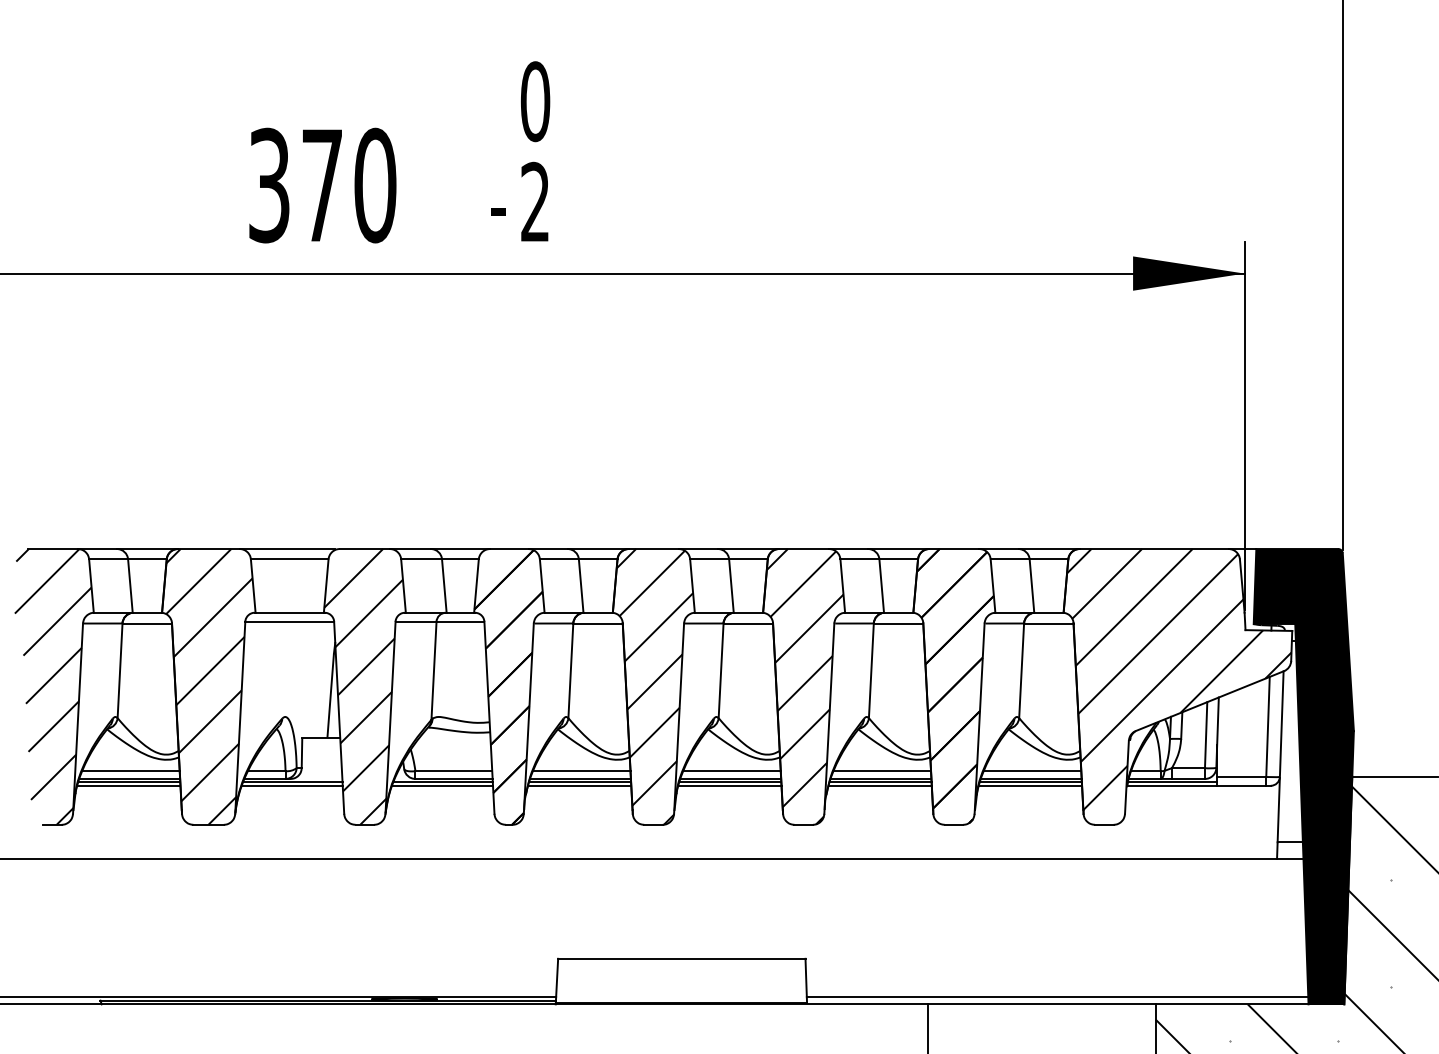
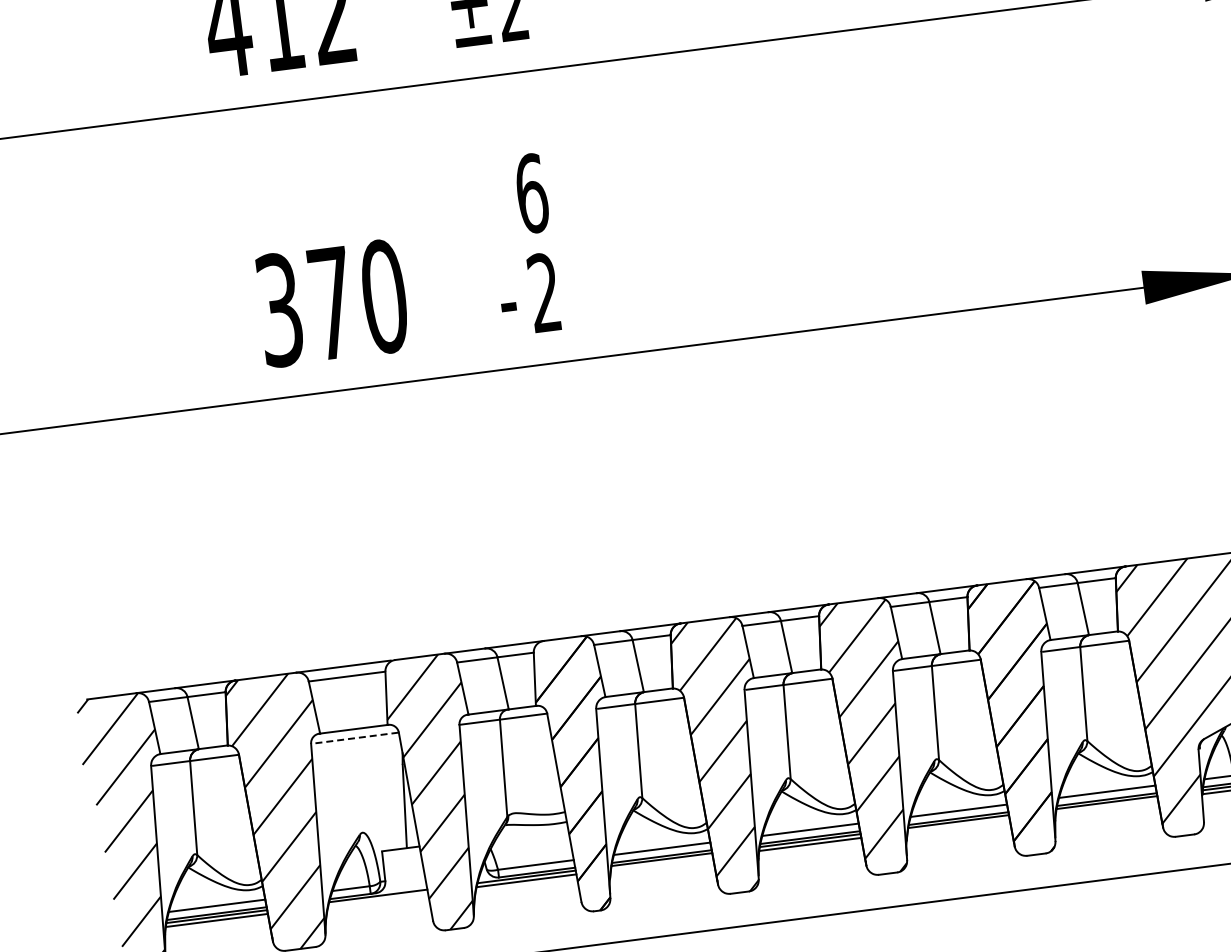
text: (535, 101) -> (531, 193), 0 -> 6
line: (289, 621) -> (354, 737), solid -> dashed
line: (291, 785) -> (377, 899), removed
line: (579, 785) -> (661, 863), removed
line: (879, 785) -> (957, 825), removed
line: (1030, 785) -> (1107, 806), removed

